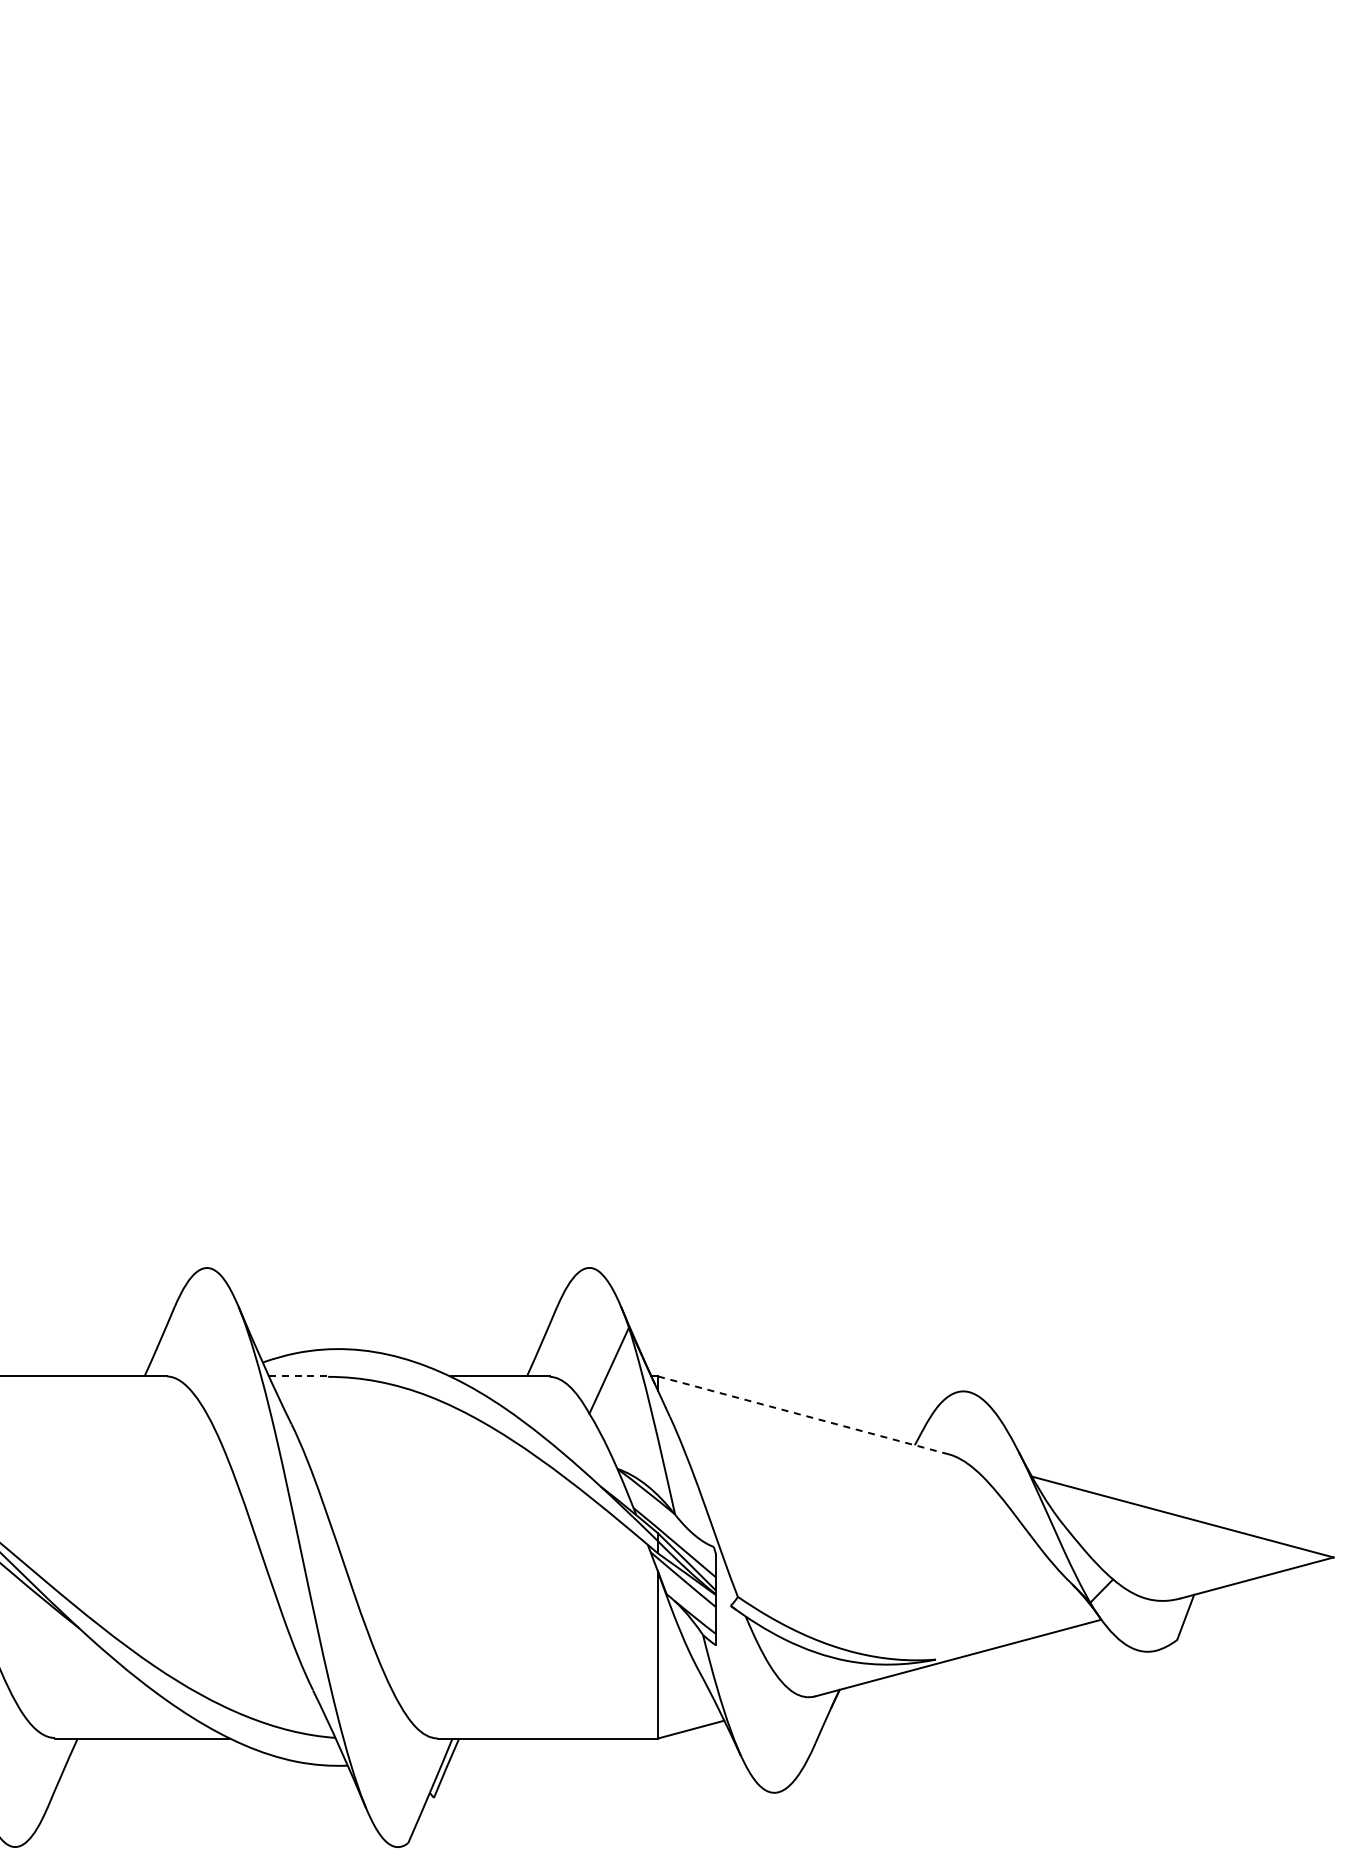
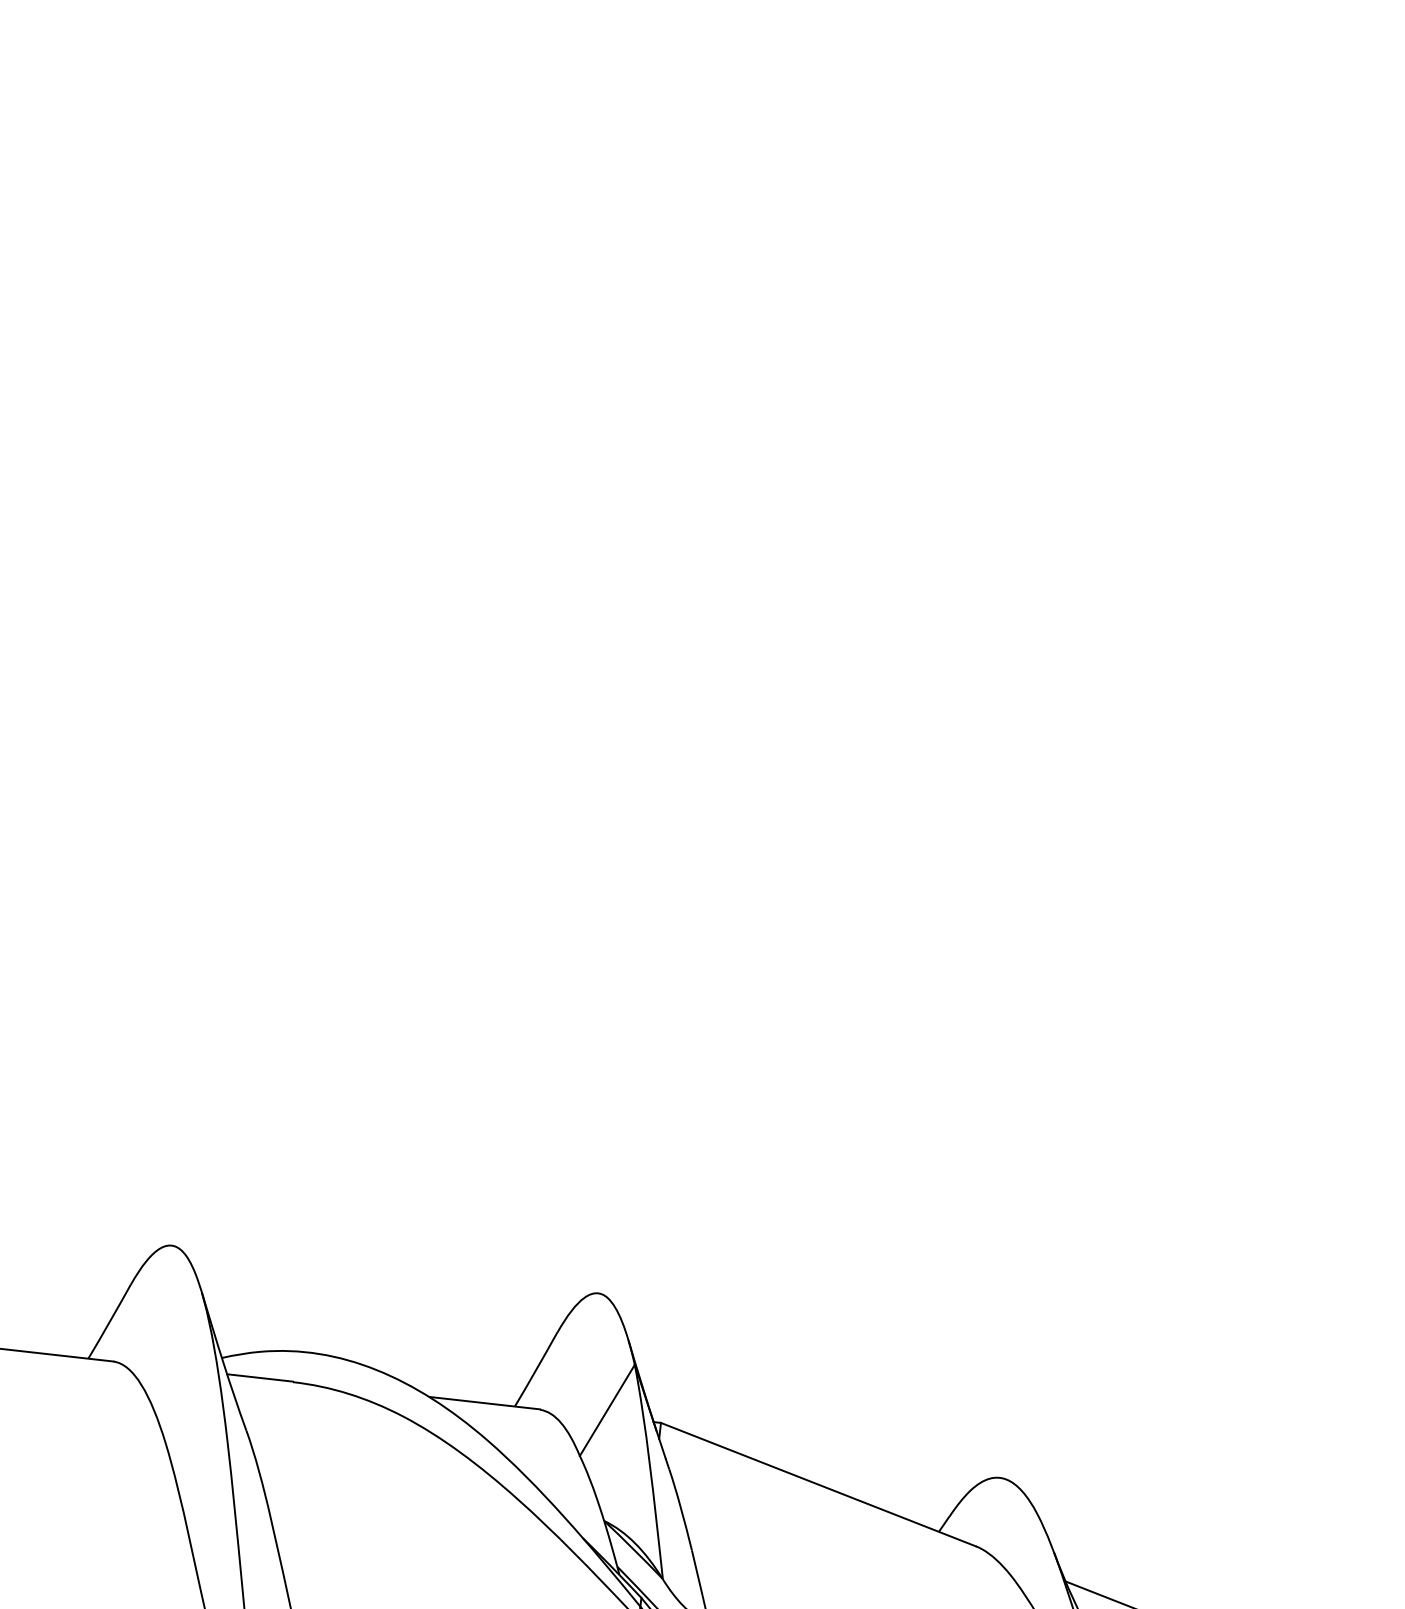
line: (298, 1376) -> (260, 1378), dashed -> solid
line: (803, 1415) -> (818, 1484), dashed -> solid

